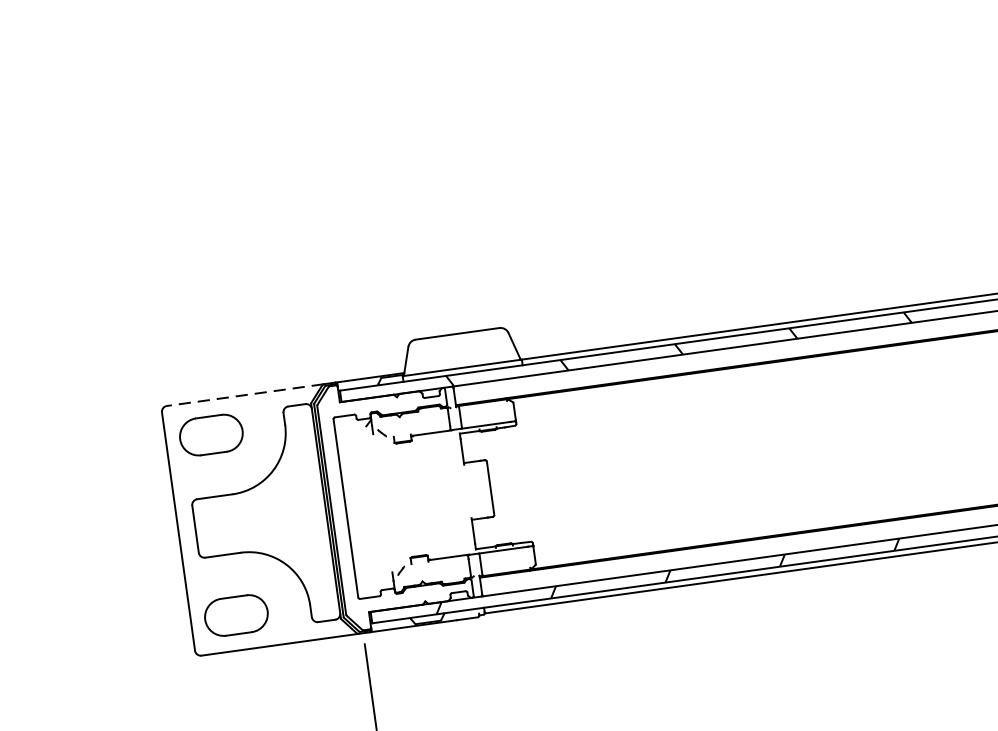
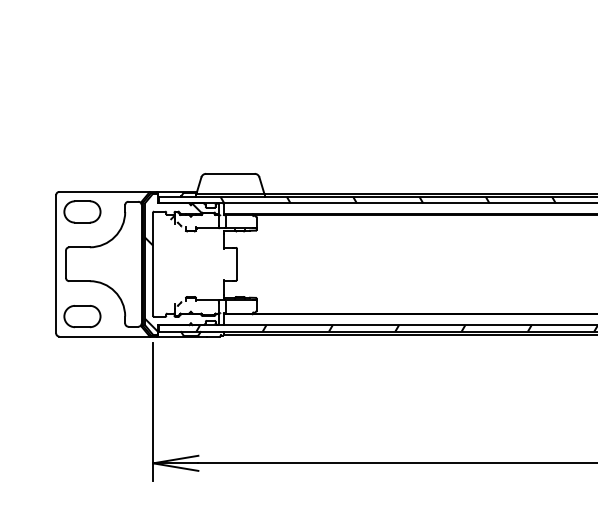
line: (244, 394) -> (104, 191), dashed -> solid
hatch: (380, 509) -> (172, 267), added

